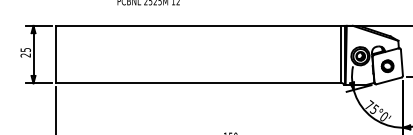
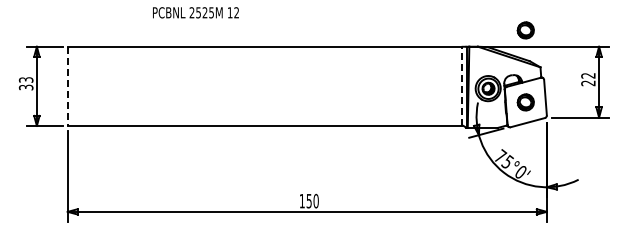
part: (387, 14) -> (525, 30), added
text: (25, 52) -> (25, 83), 25 -> 33
line: (341, 53) -> (461, 85), solid -> dashed
line: (55, 54) -> (67, 86), solid -> dashed

